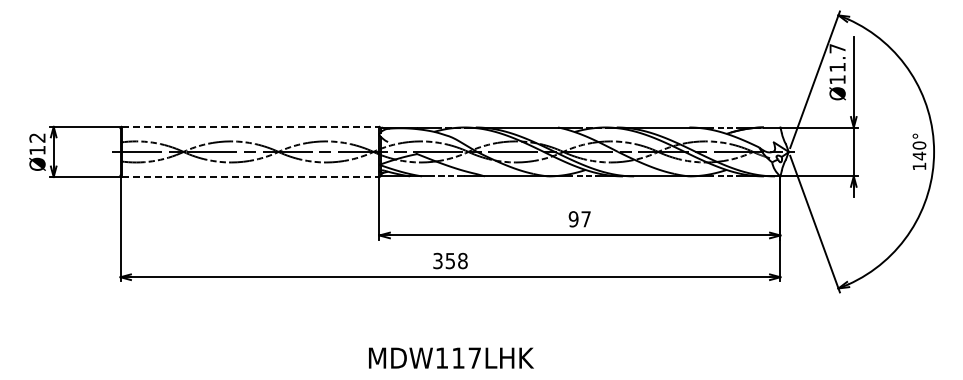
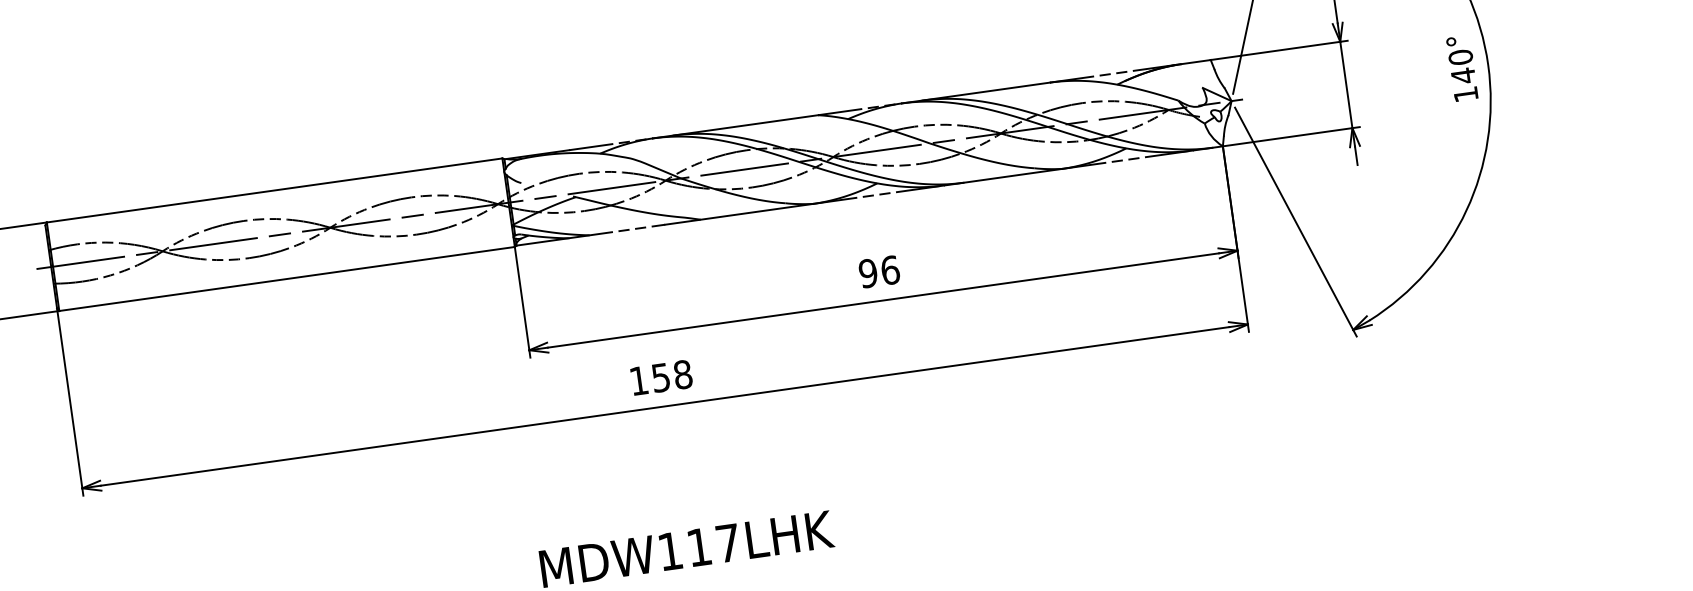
line: (250, 126) -> (274, 189), dashed -> solid
line: (250, 177) -> (287, 279), dashed -> solid
text: (586, 219) -> (891, 270), 97 -> 96
text: (437, 260) -> (638, 380), 358 -> 158

